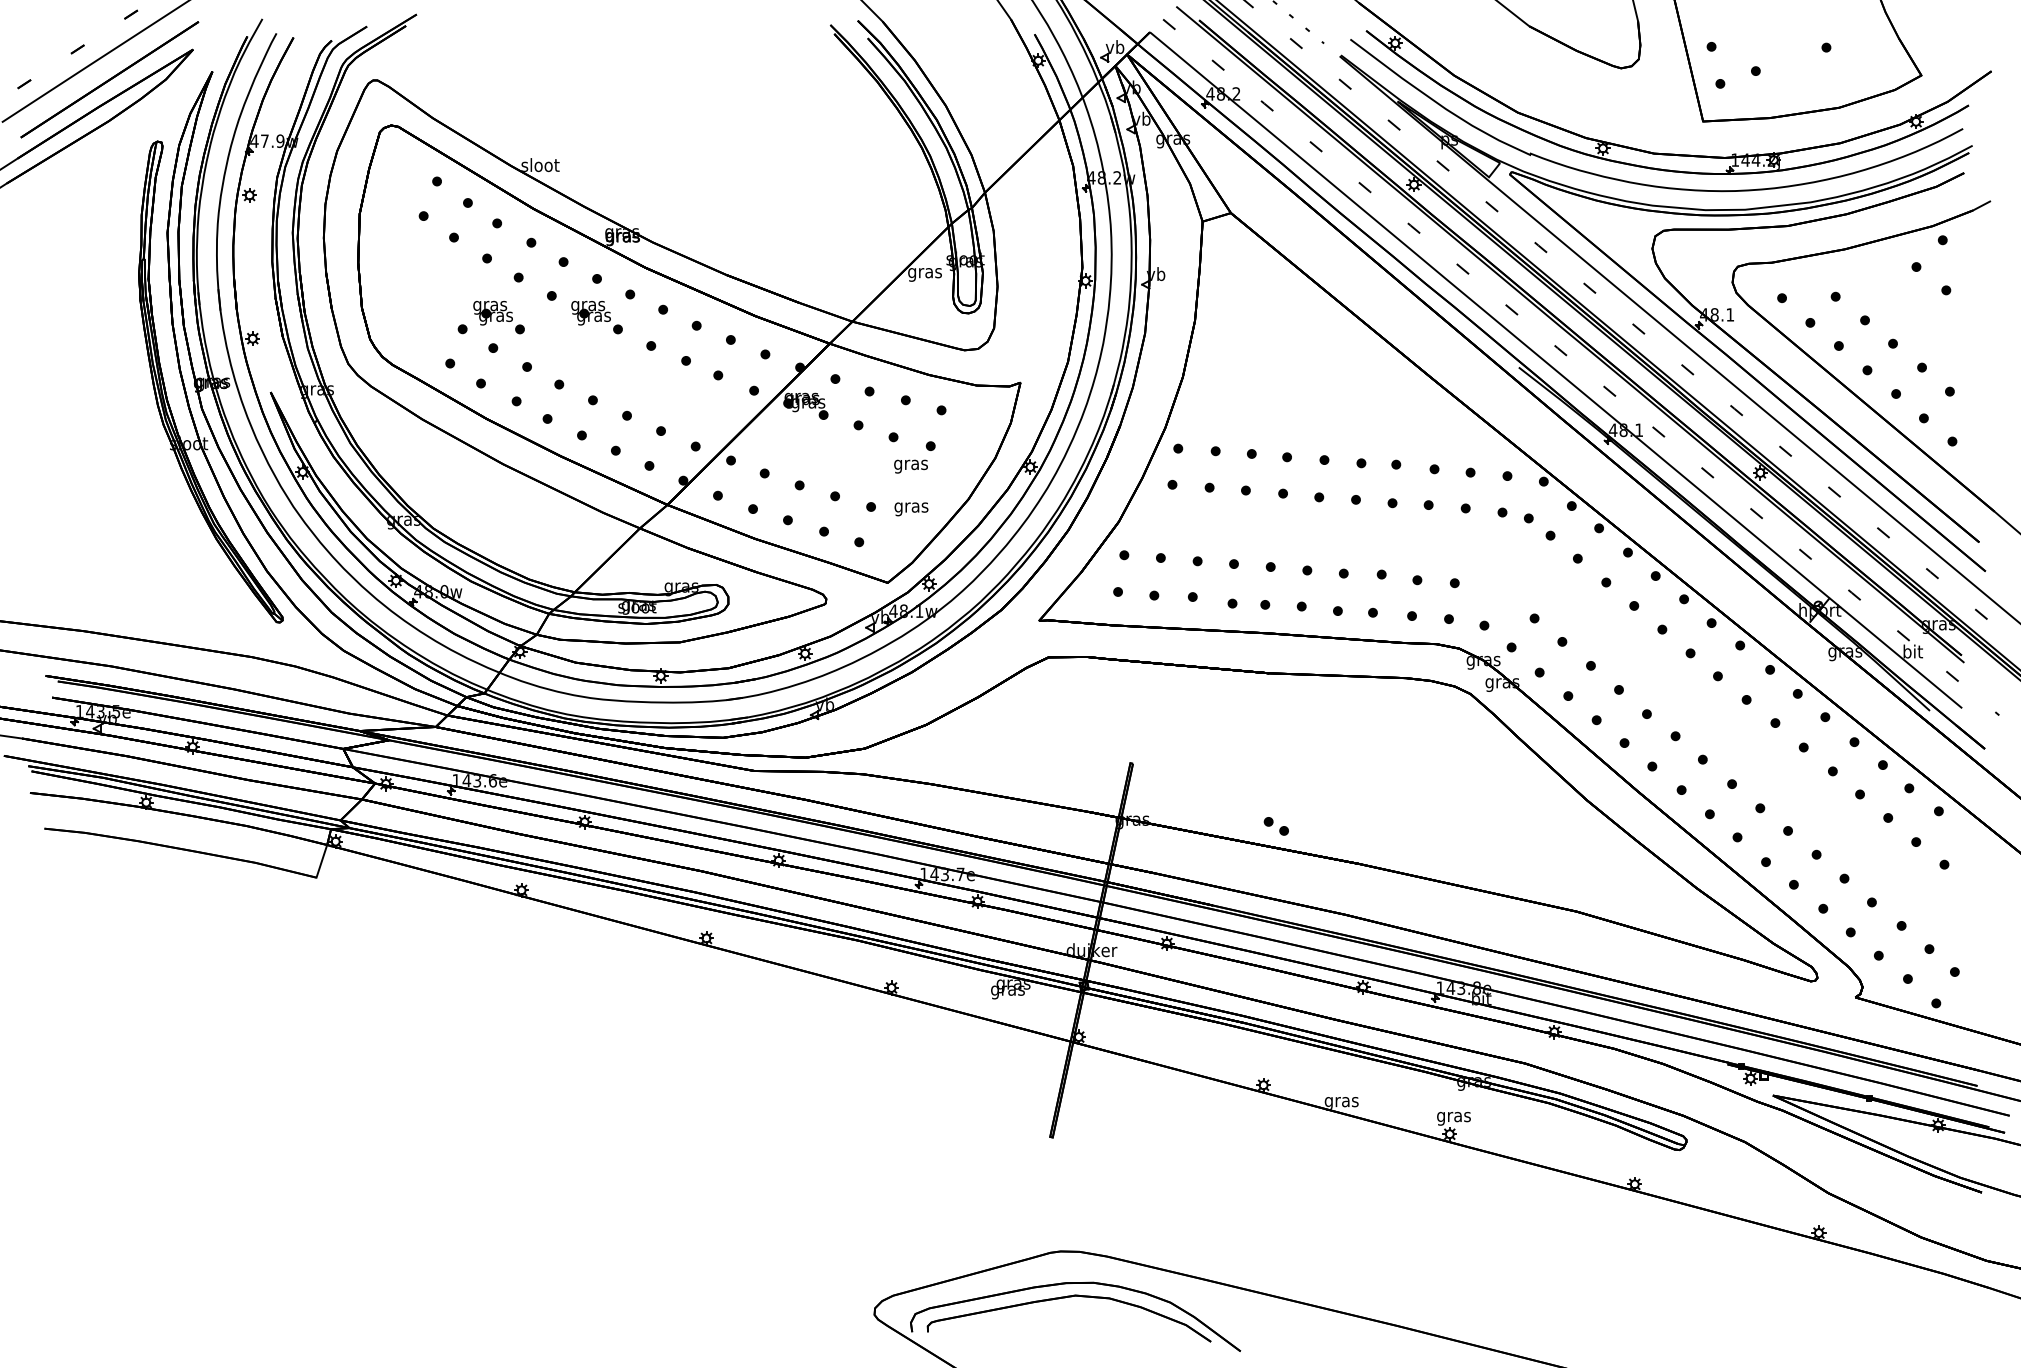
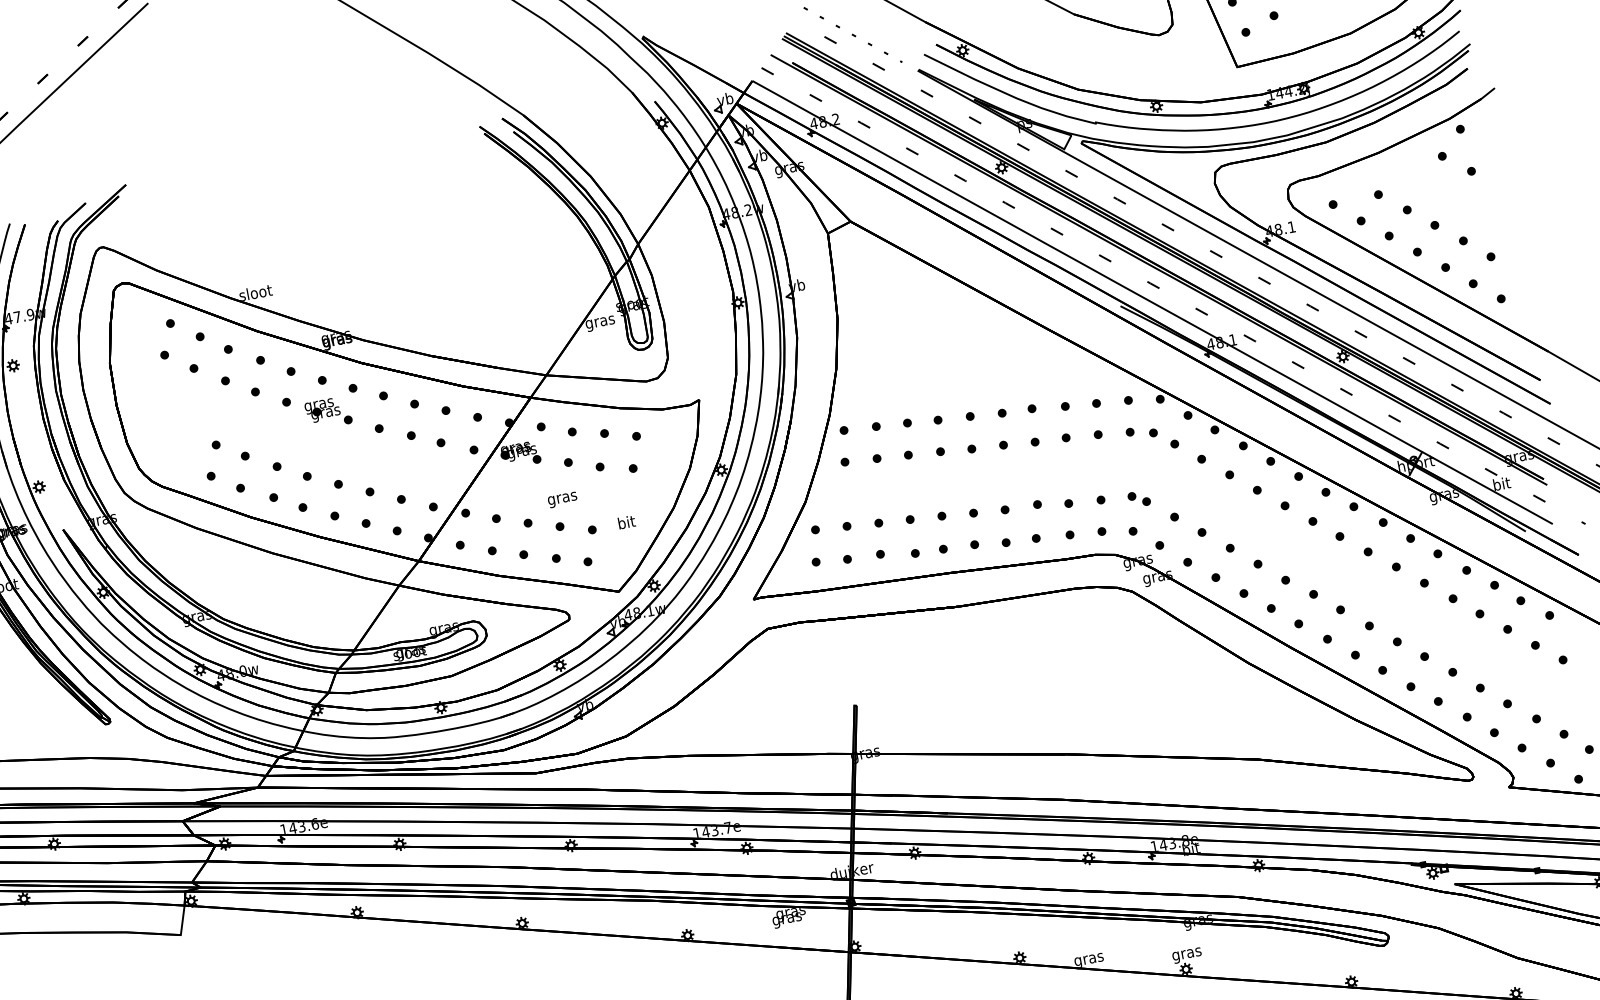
part: (498, 317) -> (244, 429), removed
text: (910, 466) -> (562, 499), moved
text: (911, 507) -> (626, 523), gras -> bit
part: (1275, 826) -> (1138, 499), moved

